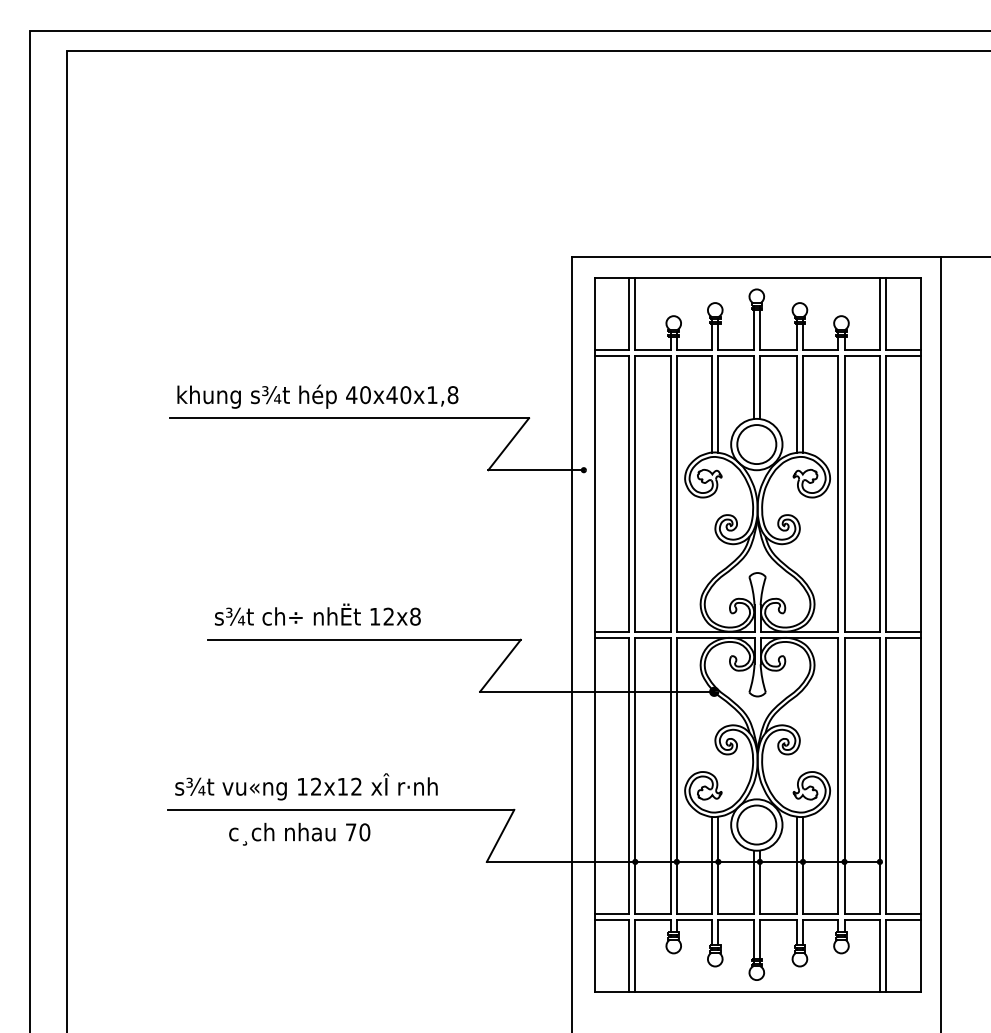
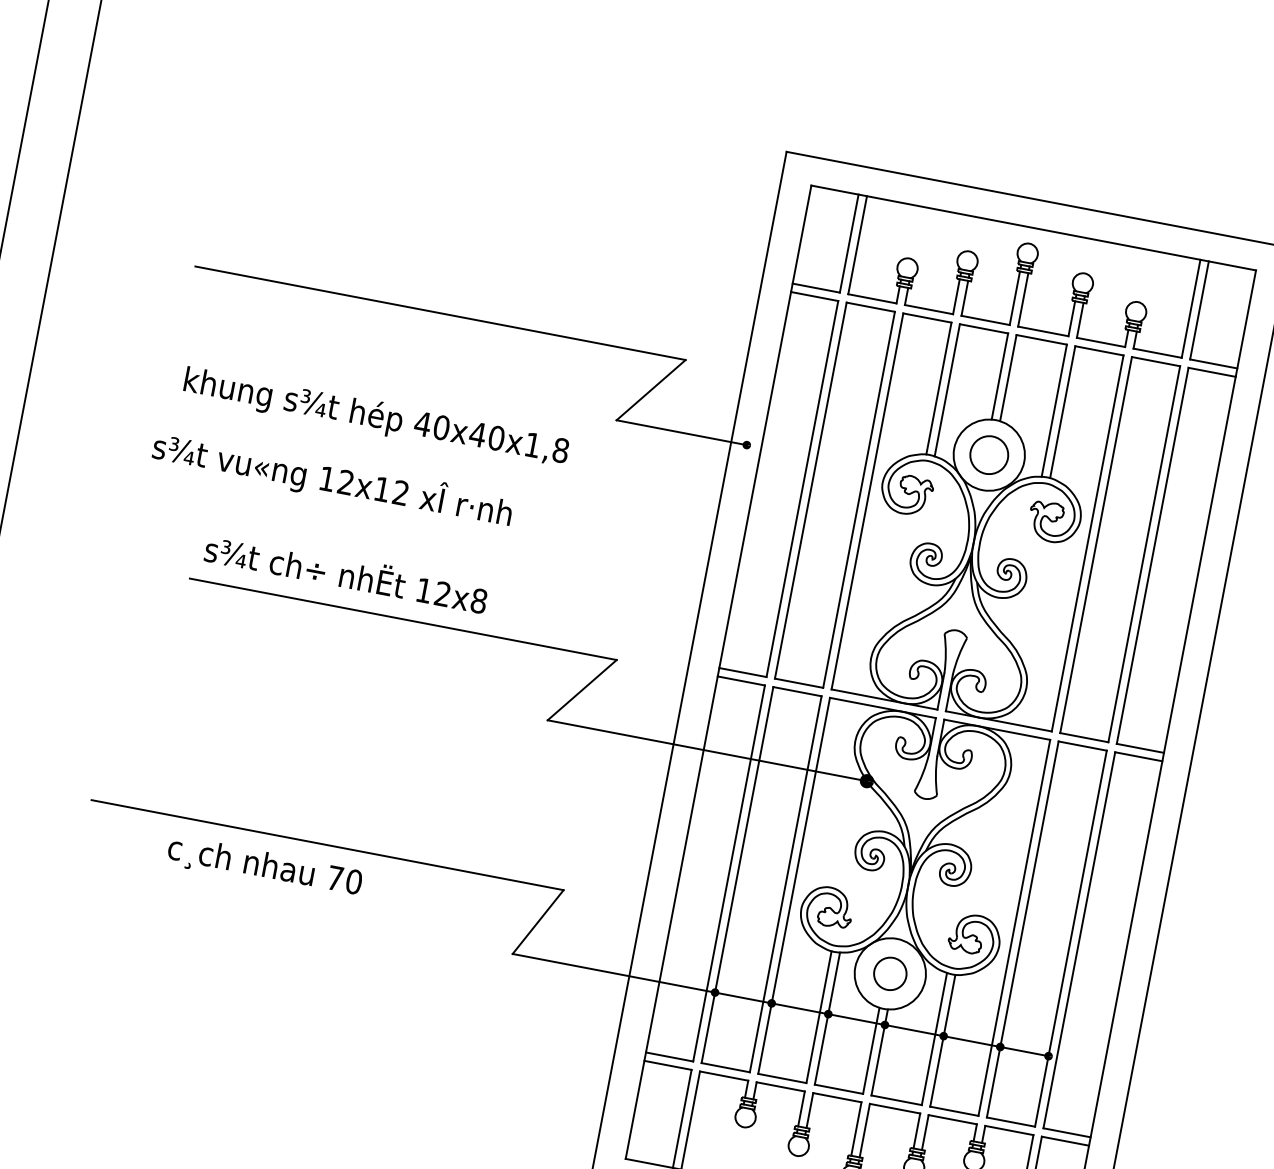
text: (317, 396) -> (375, 417), moved
circle: (756, 444) -> (988, 455), size x0.7
text: (306, 786) -> (332, 479), moved
circle: (756, 824) -> (890, 973), size x0.6

